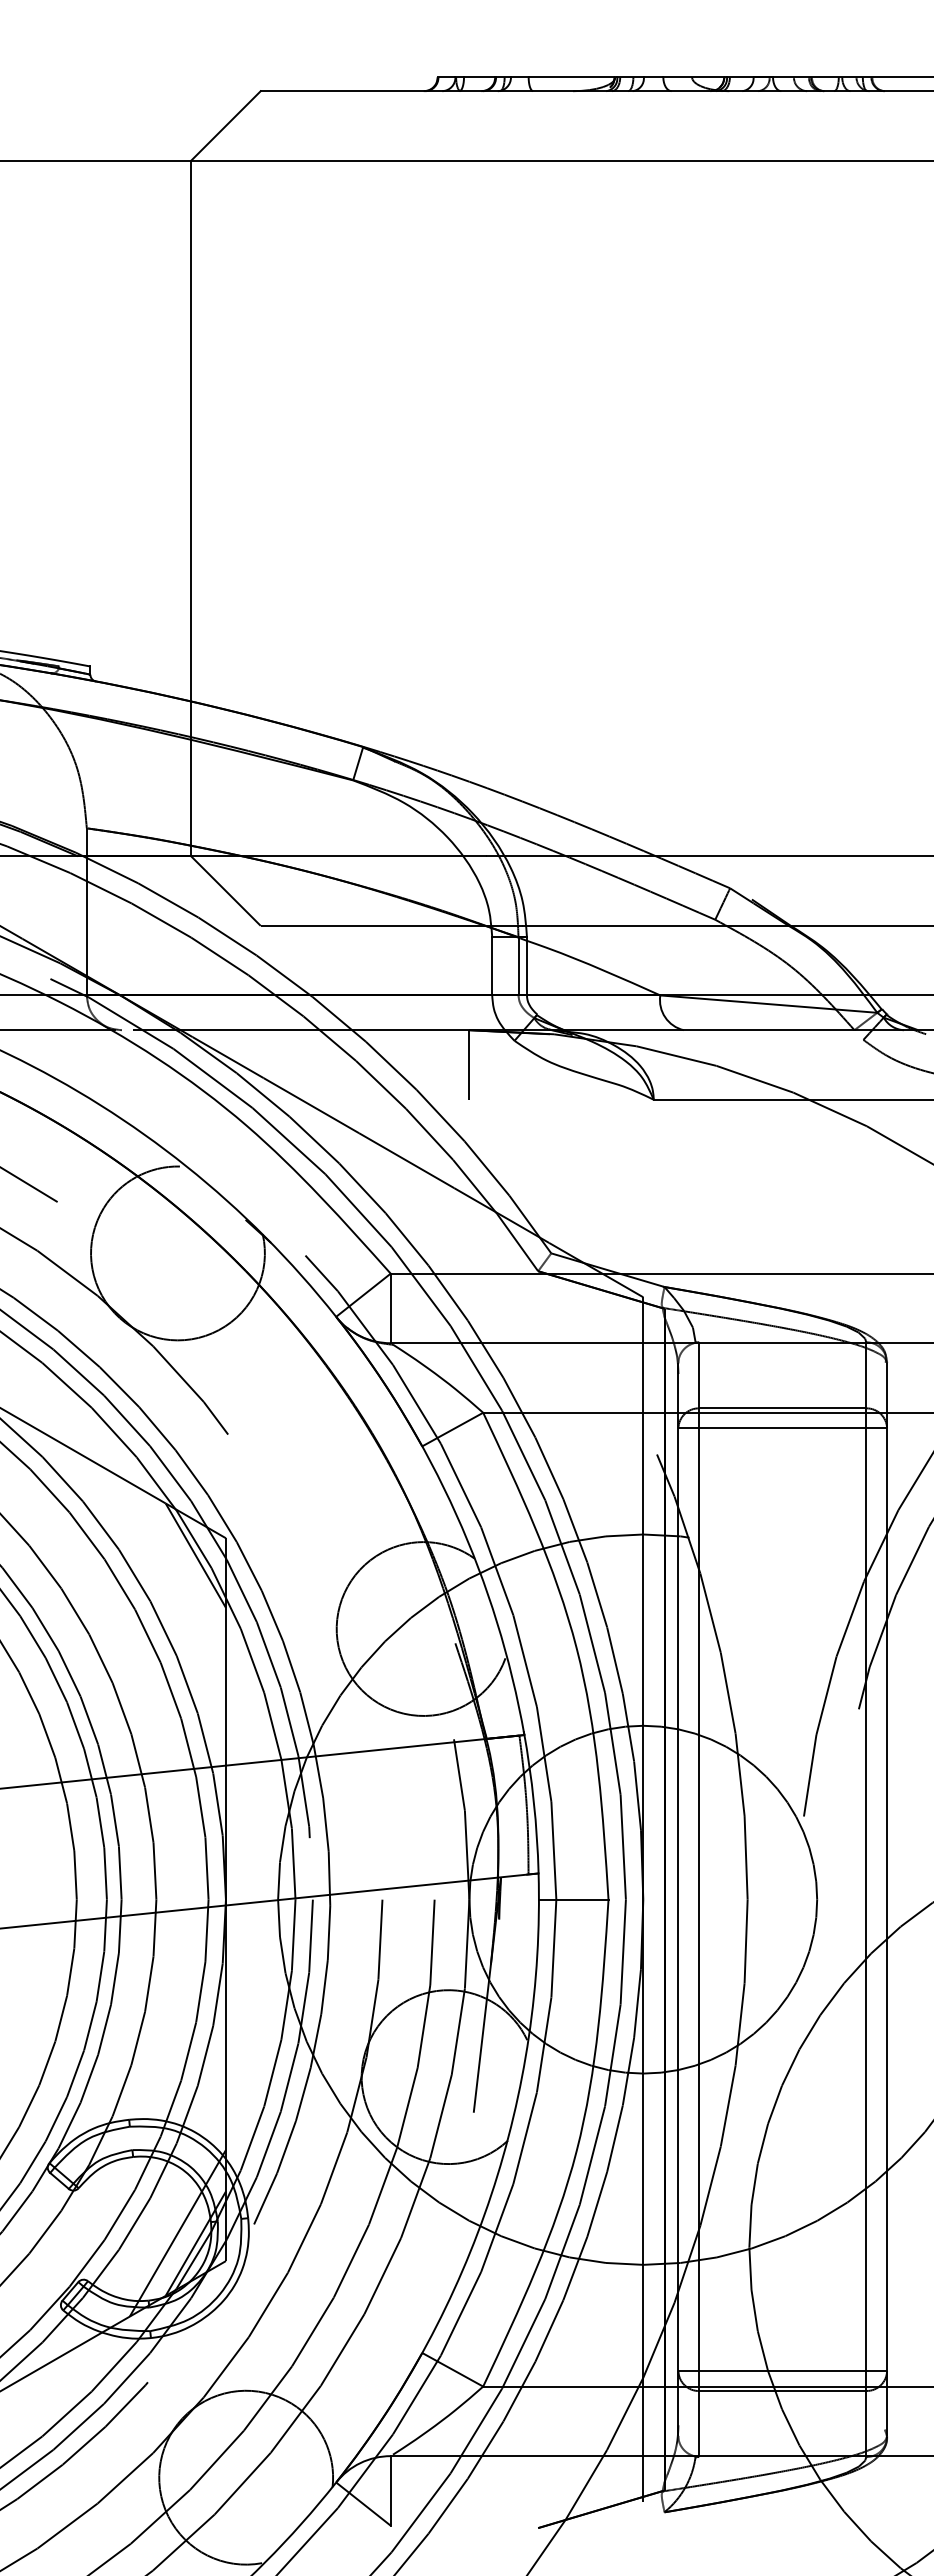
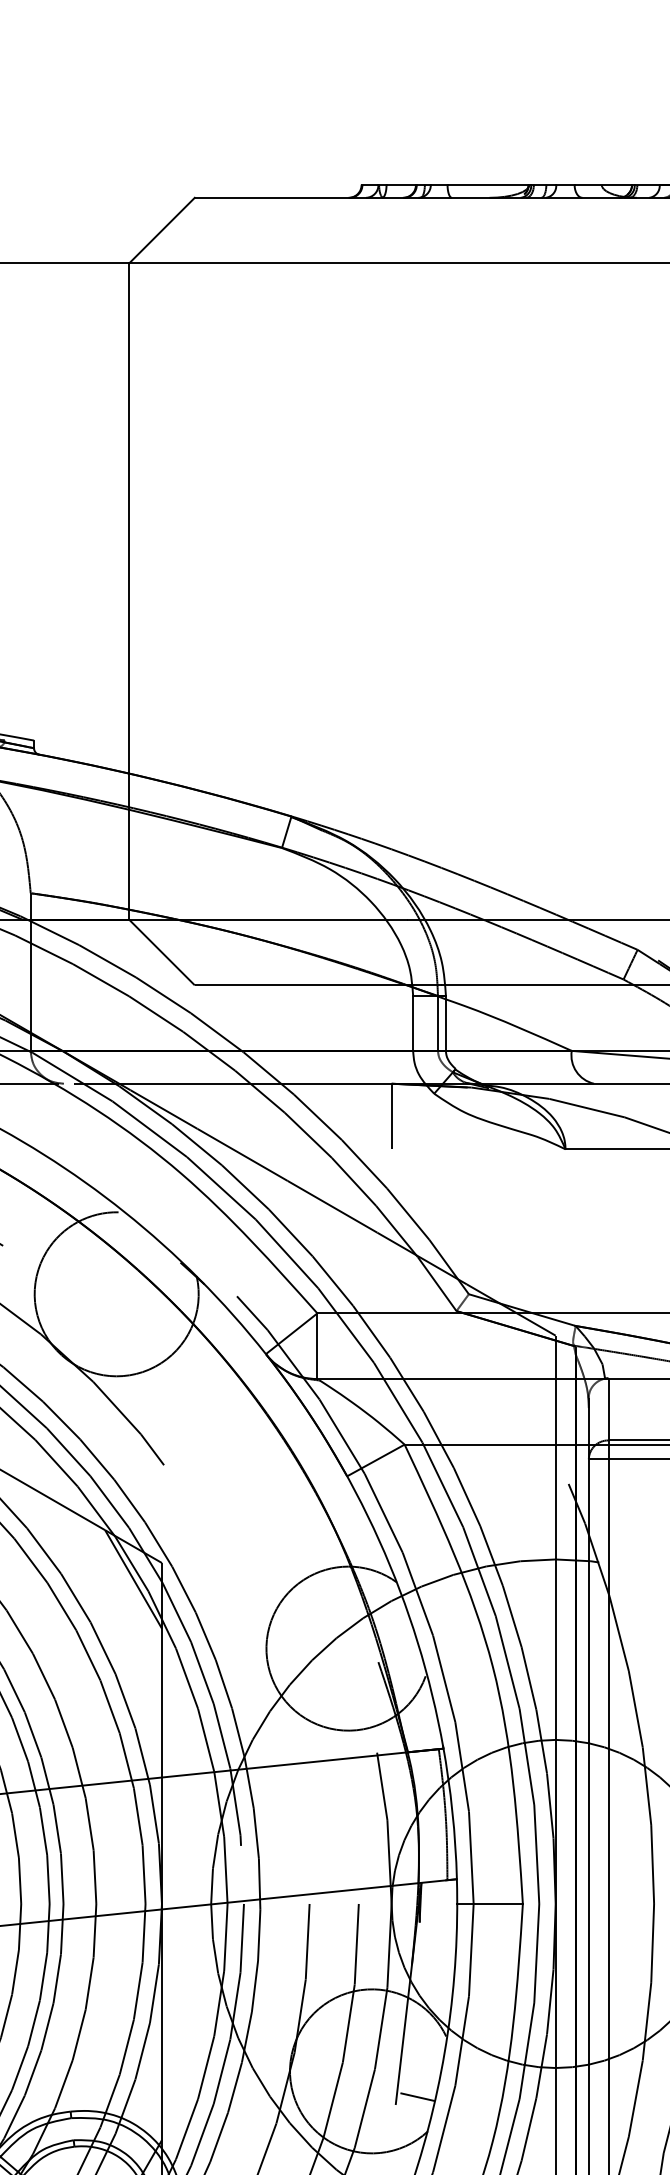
line: (496, 2104) -> (417, 2097), added

